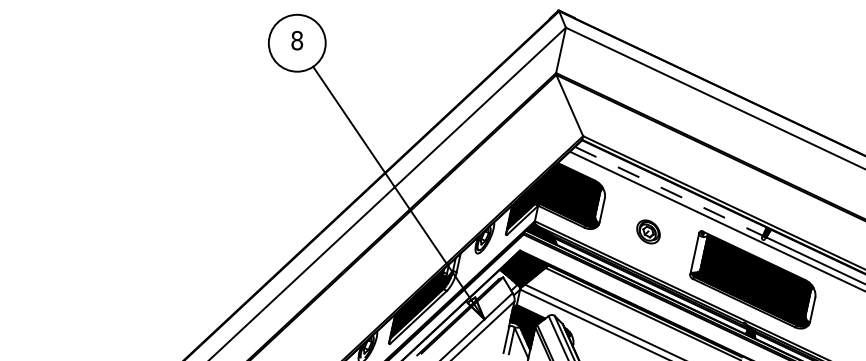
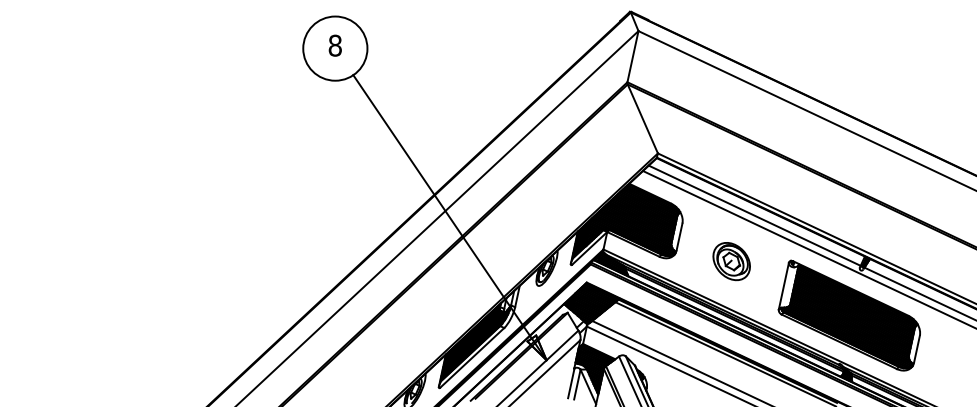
line: (668, 191) -> (754, 215), dashed -> solid
part: (648, 231) -> (731, 261), size x1.43

